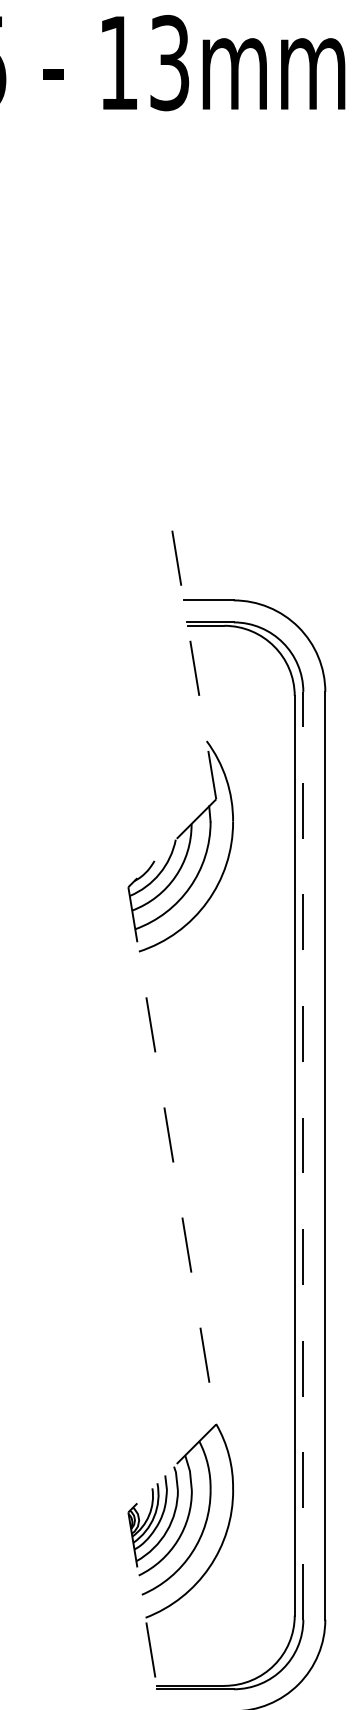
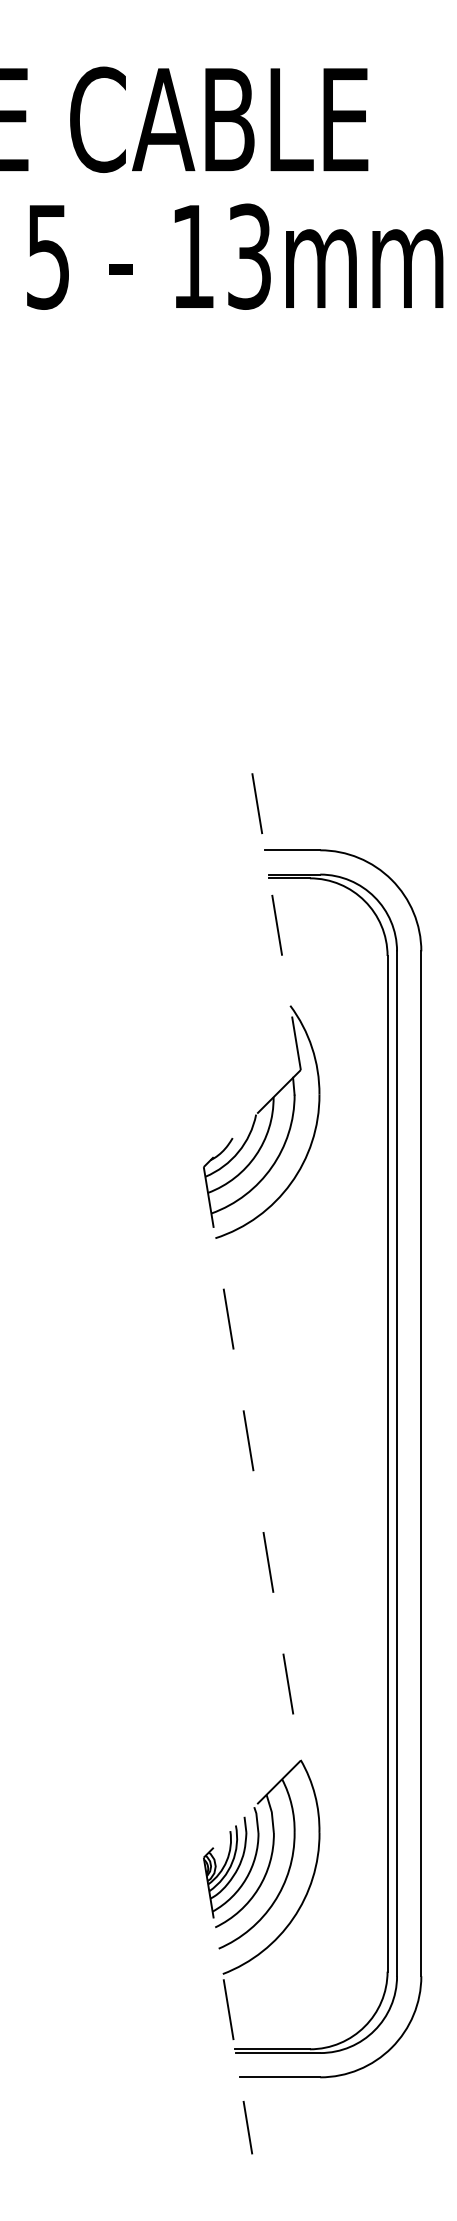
line: (303, 1155) -> (397, 1463), dashed -> solid

